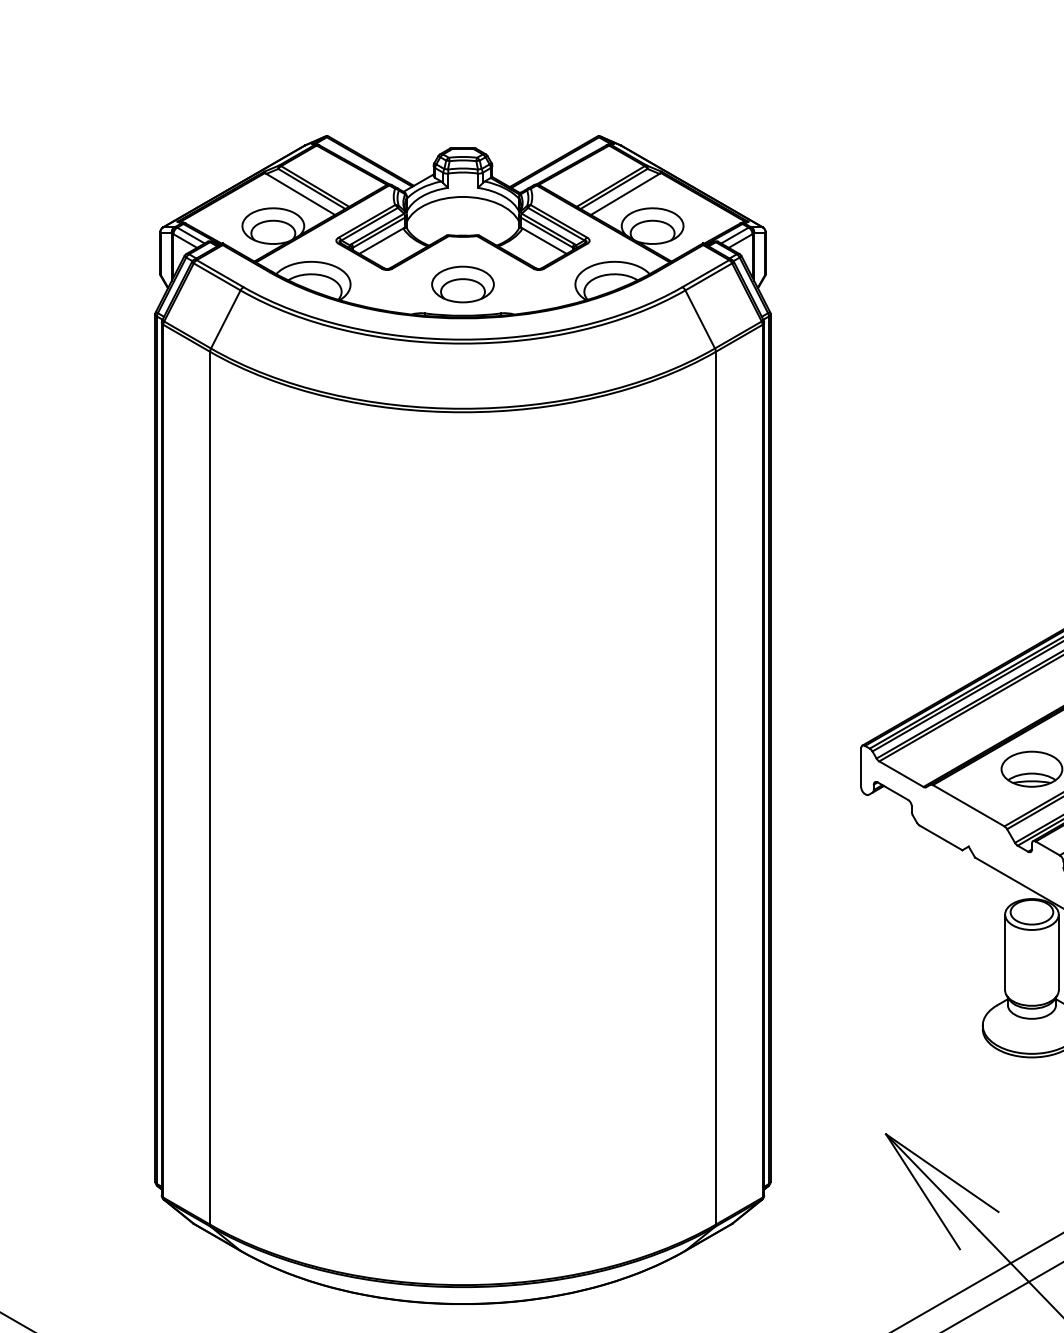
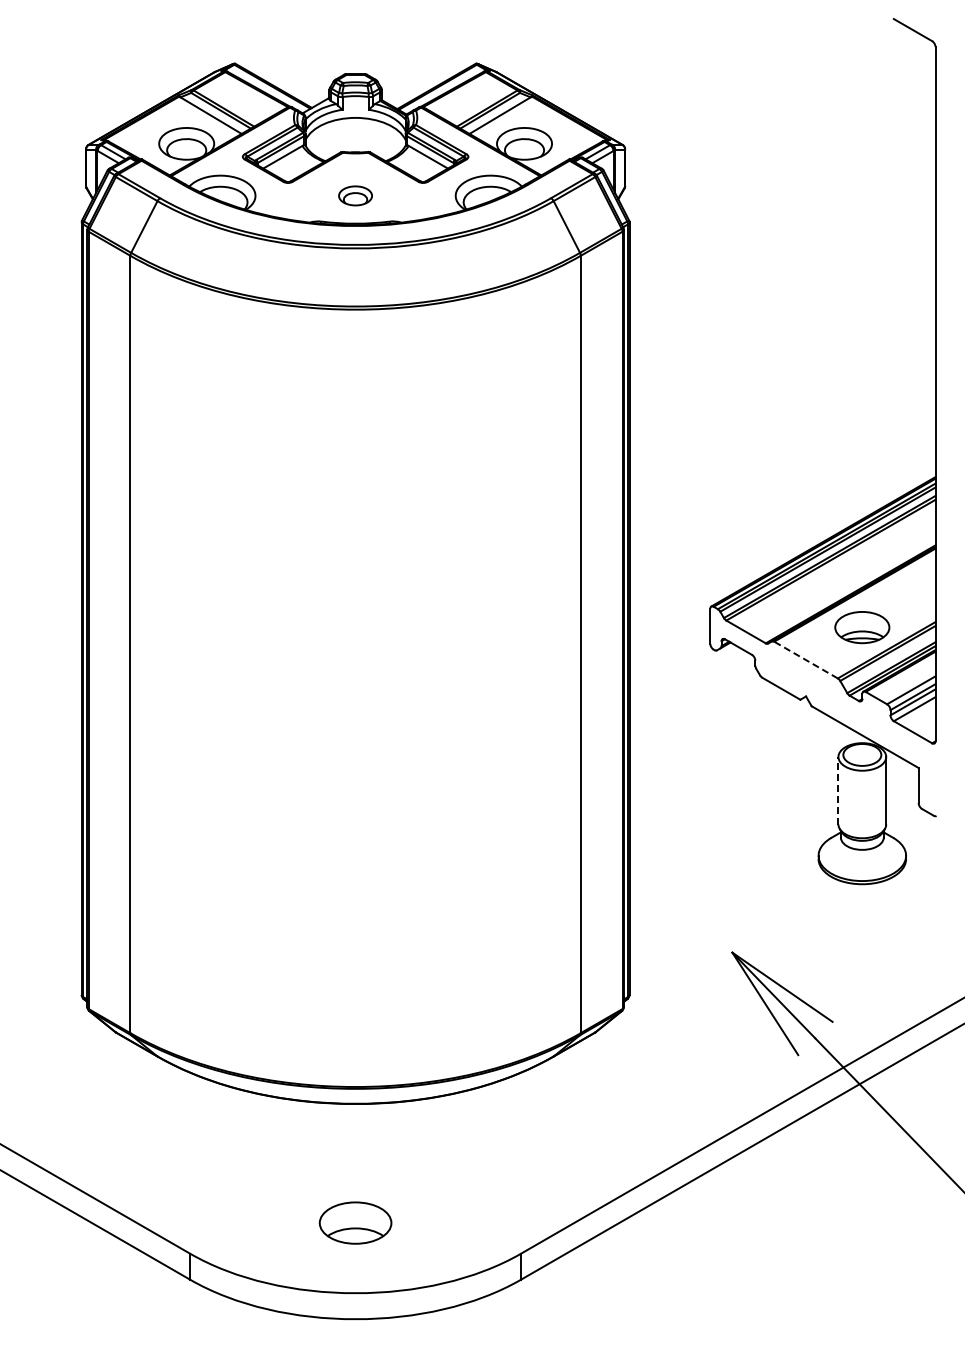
part: (462, 284) -> (355, 195), size x0.6
line: (969, 806) -> (806, 660), solid -> dashed
line: (1005, 952) -> (838, 790), solid -> dashed

